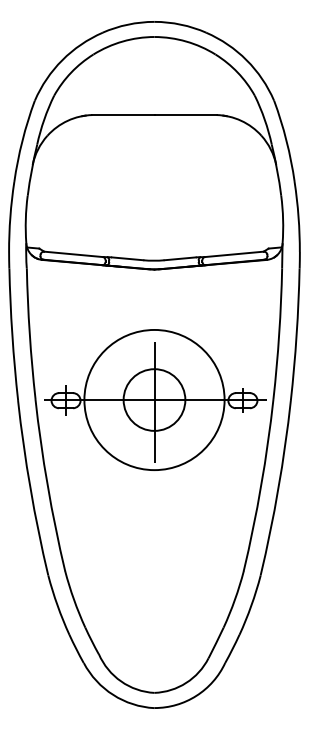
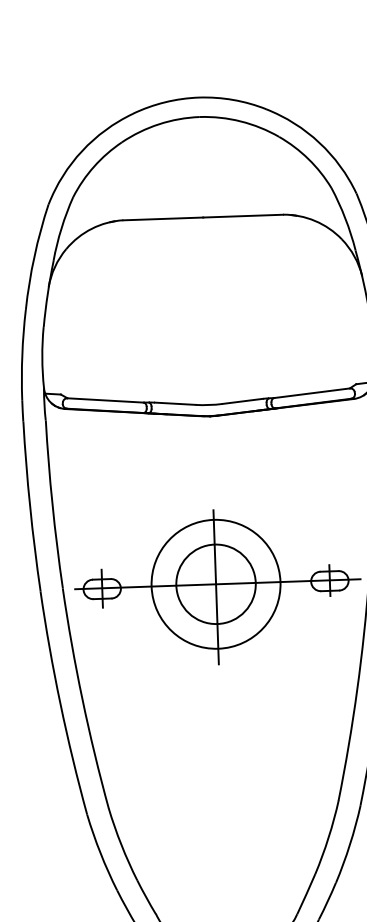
circle: (154, 399) -> (216, 583), size x0.71

